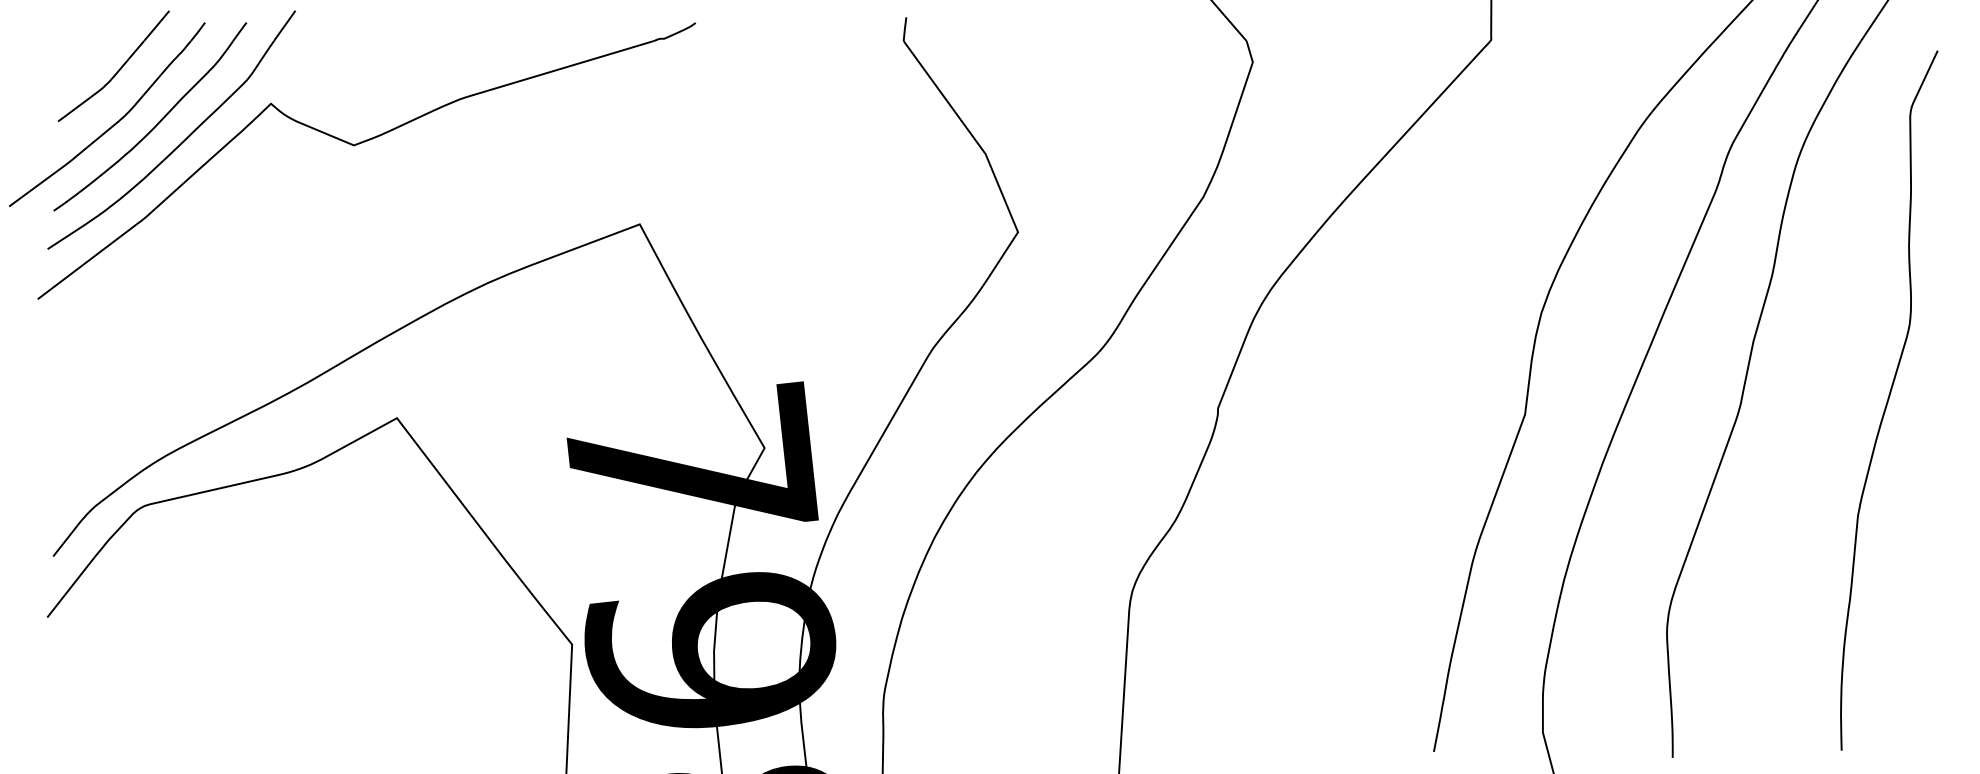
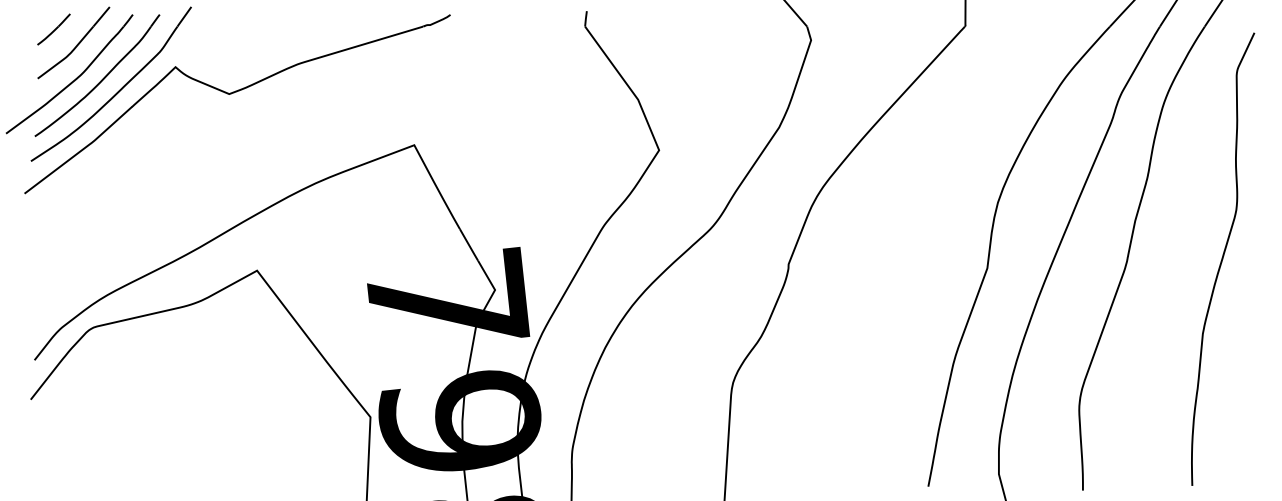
part: (82, 45) -> (53, 29), added

